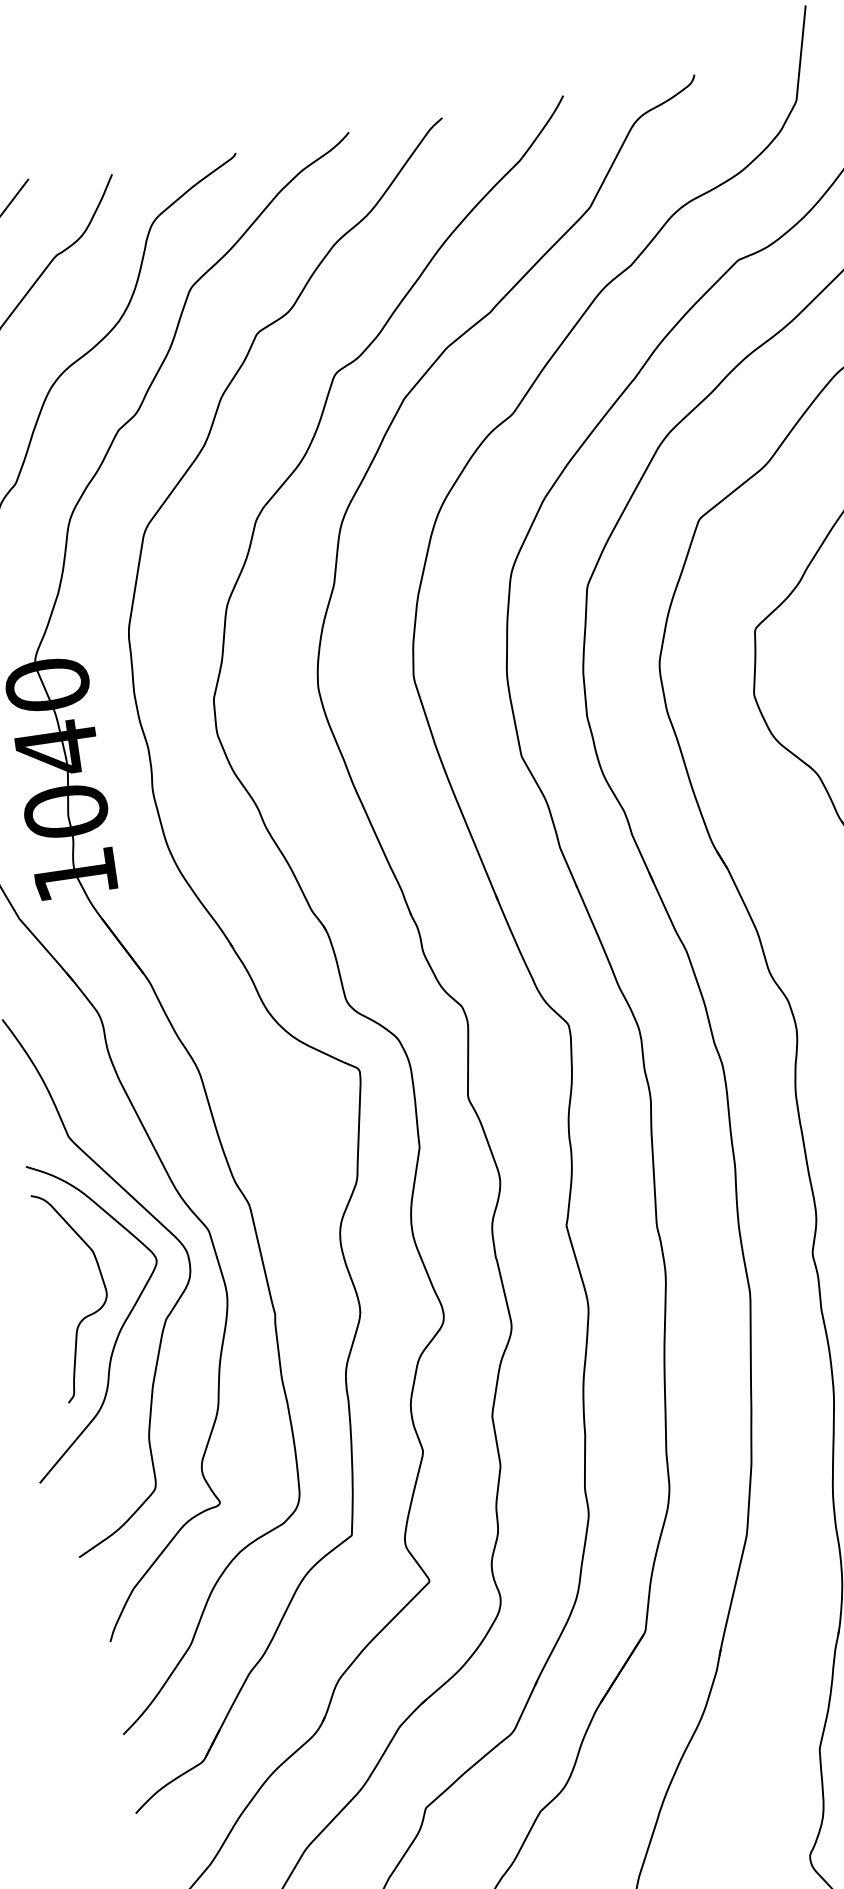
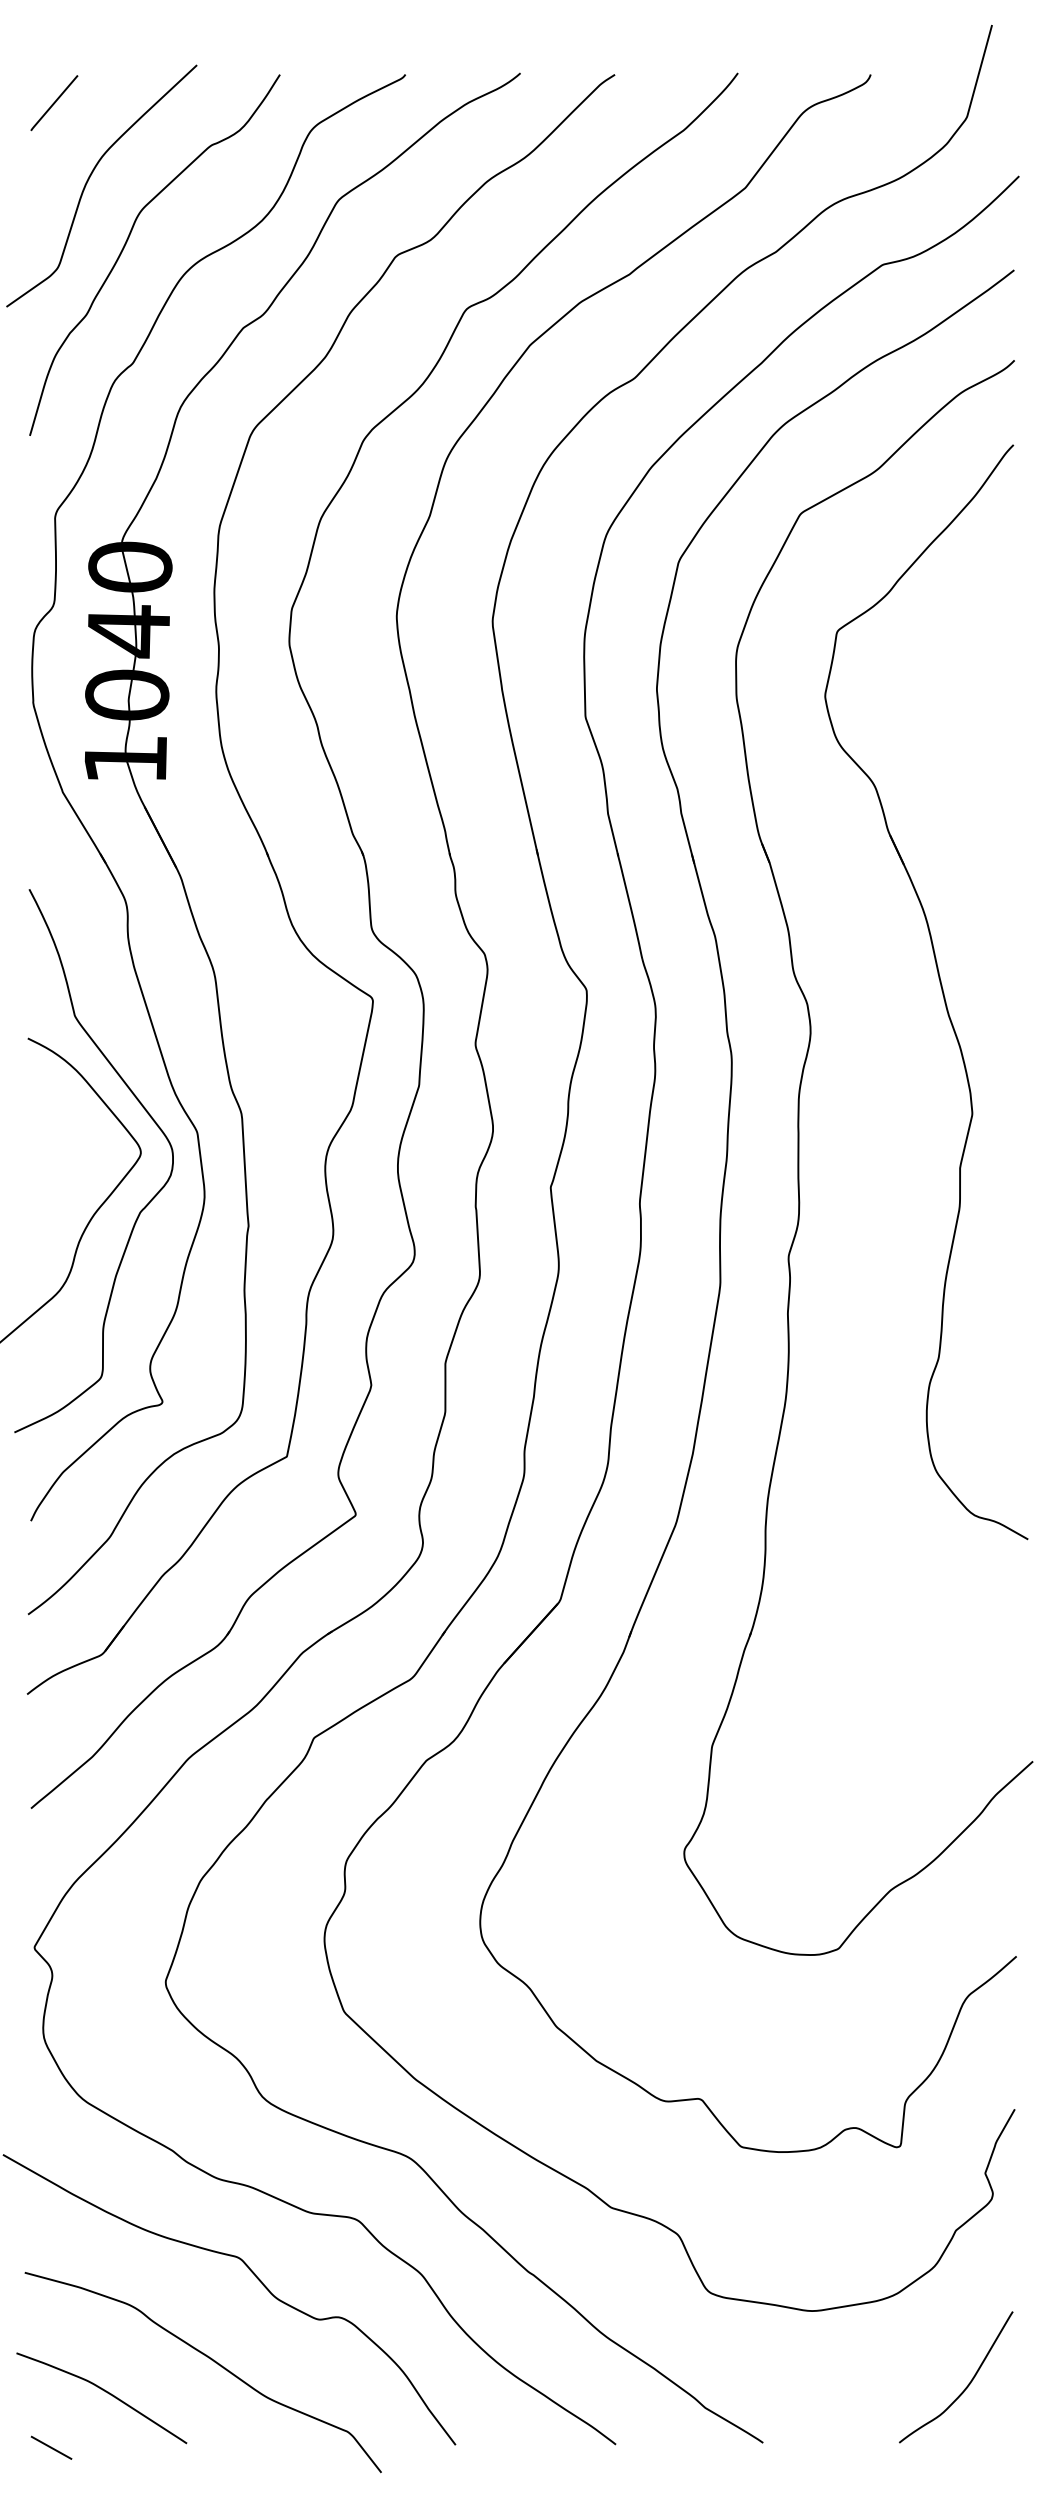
curve: (88, 1314) -> (64, 1194), removed

